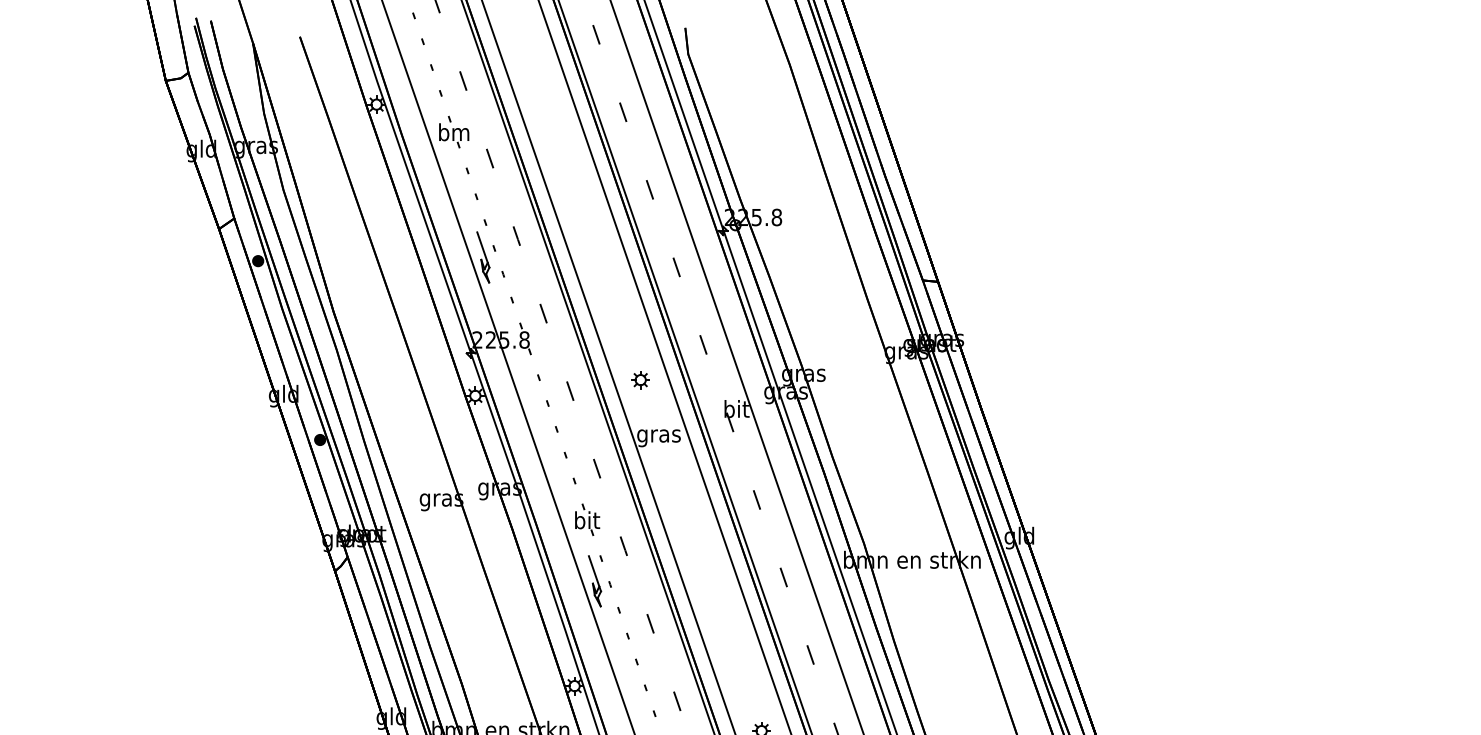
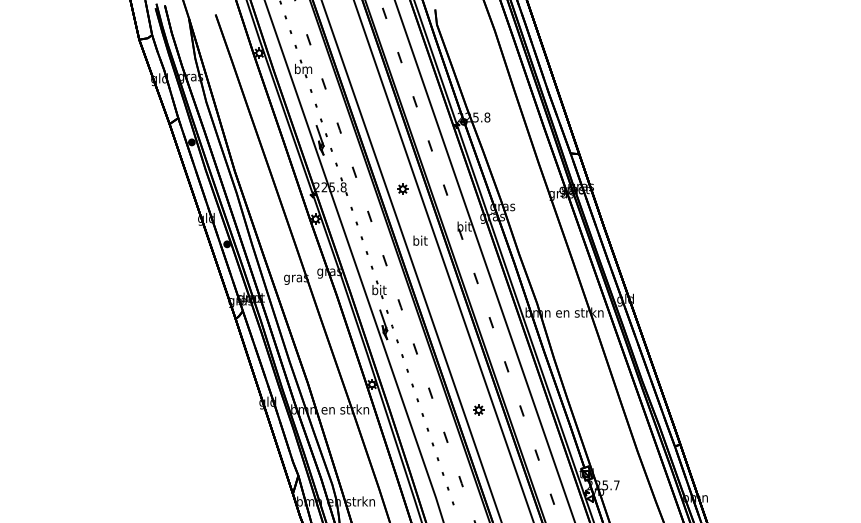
part: (640, 378) -> (402, 188), moved
text: (657, 435) -> (419, 241), gras -> bit

